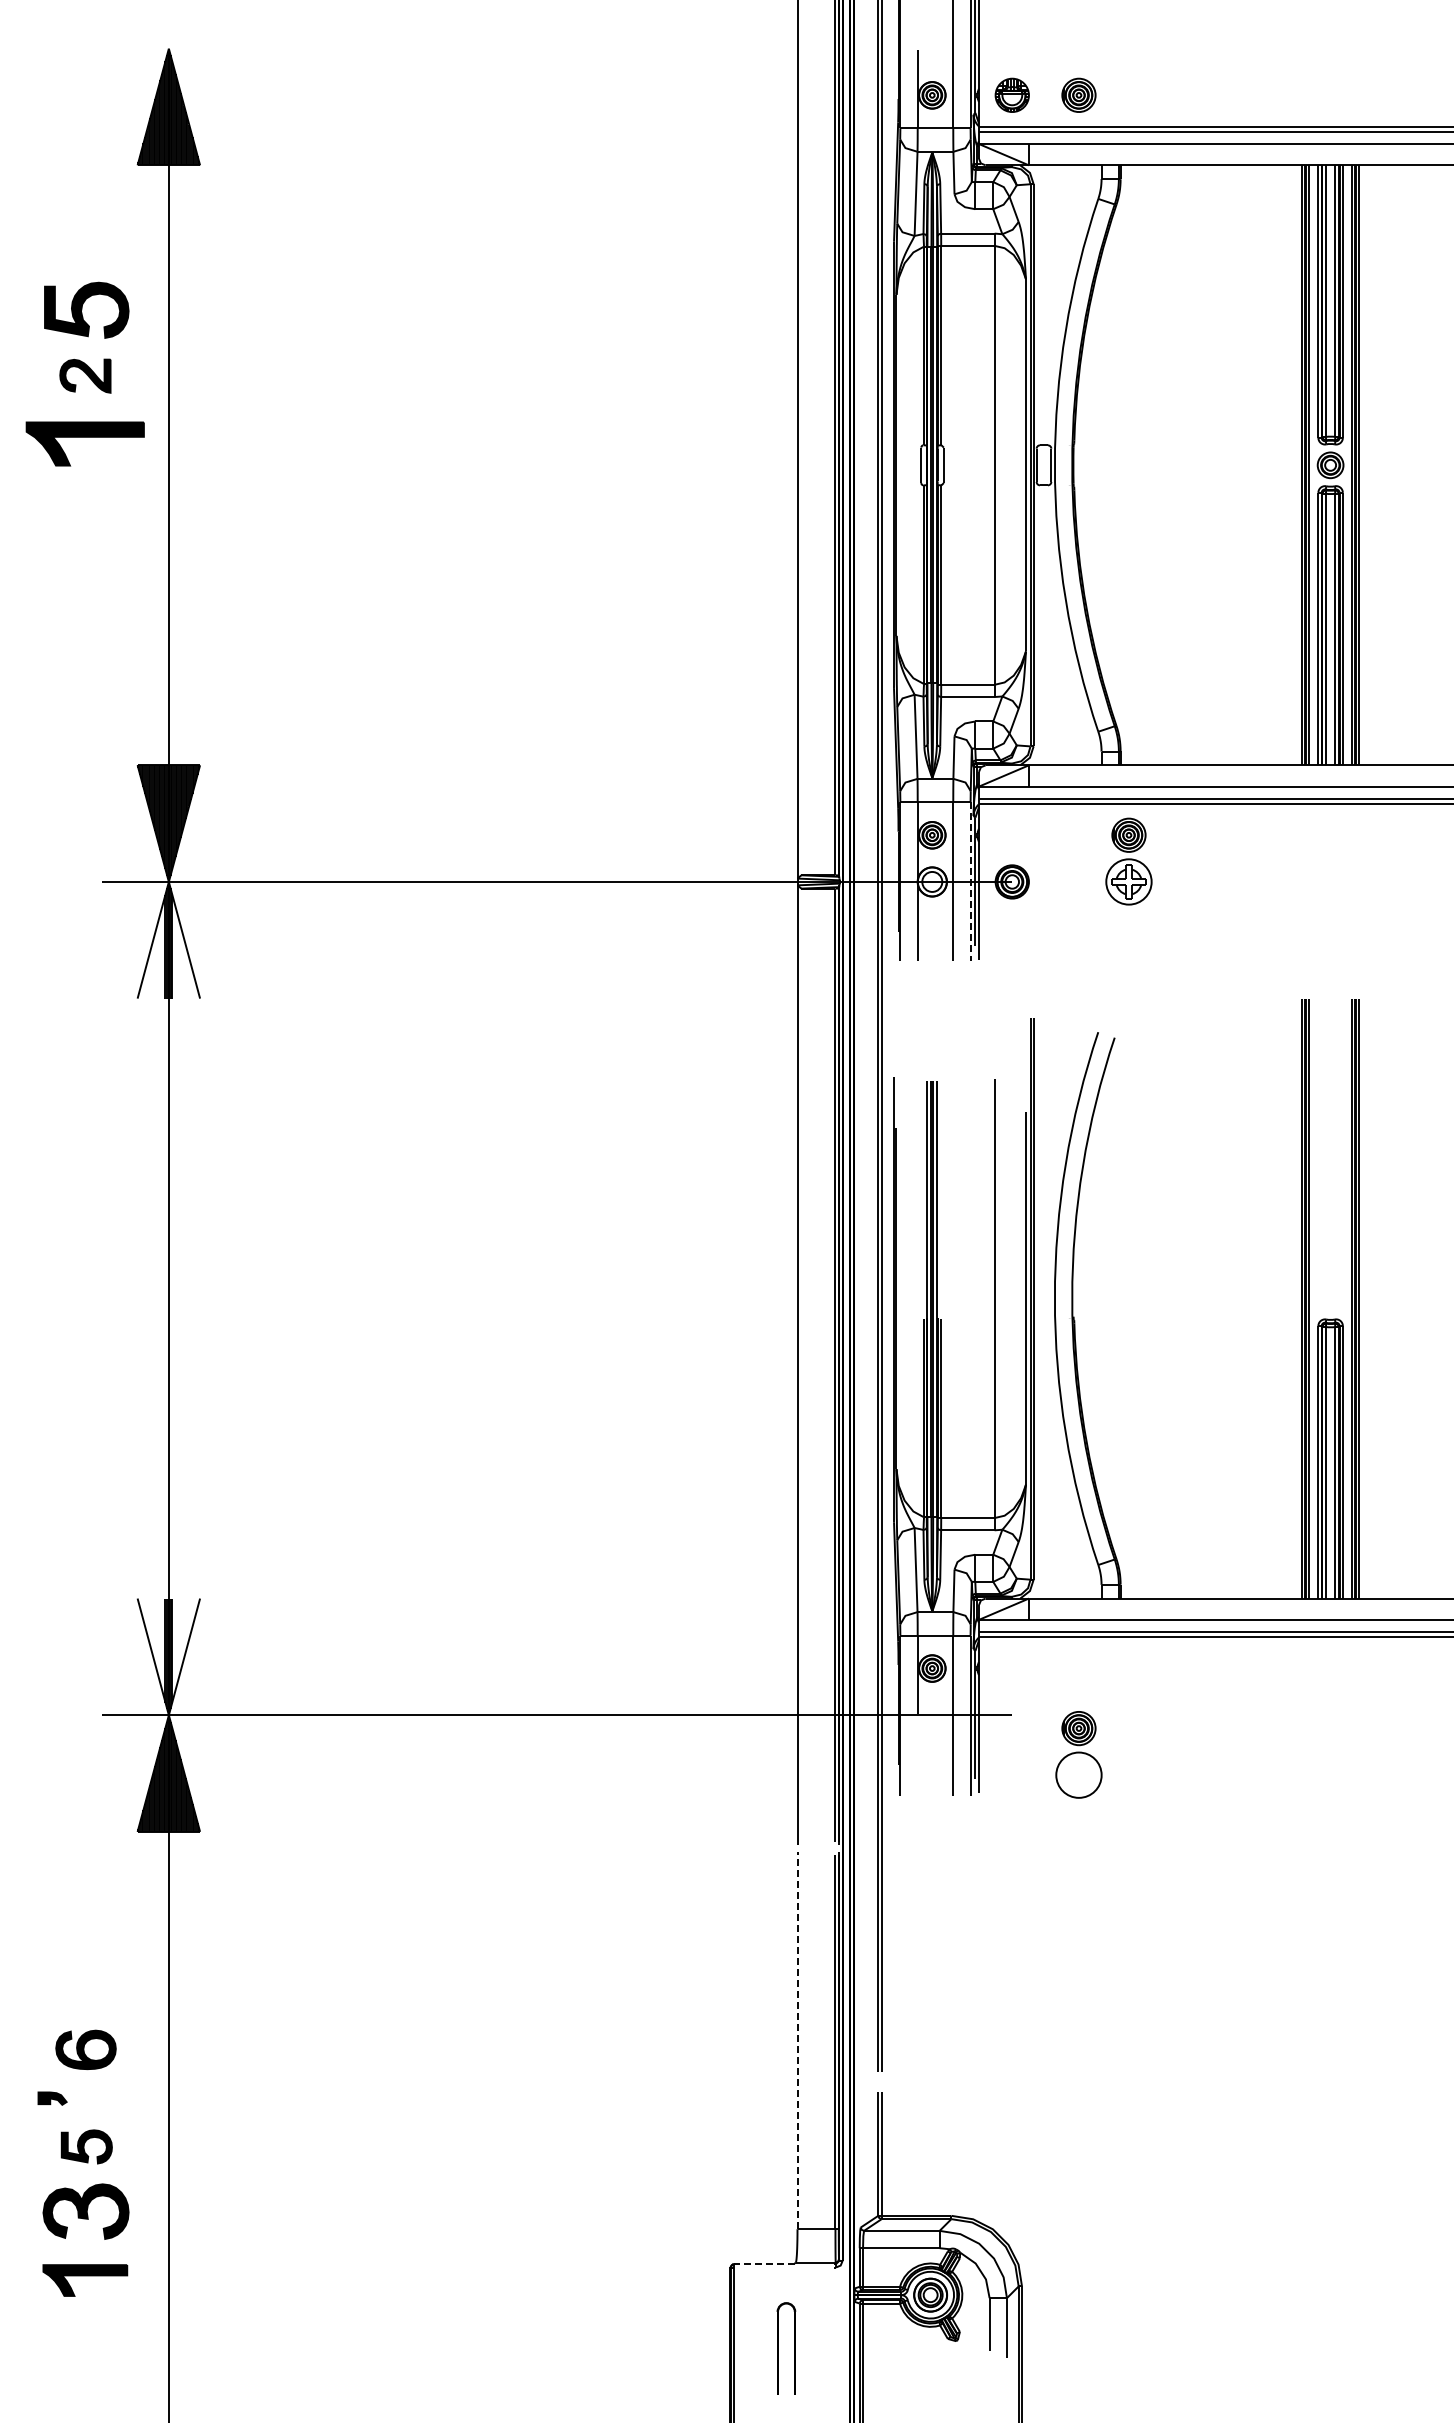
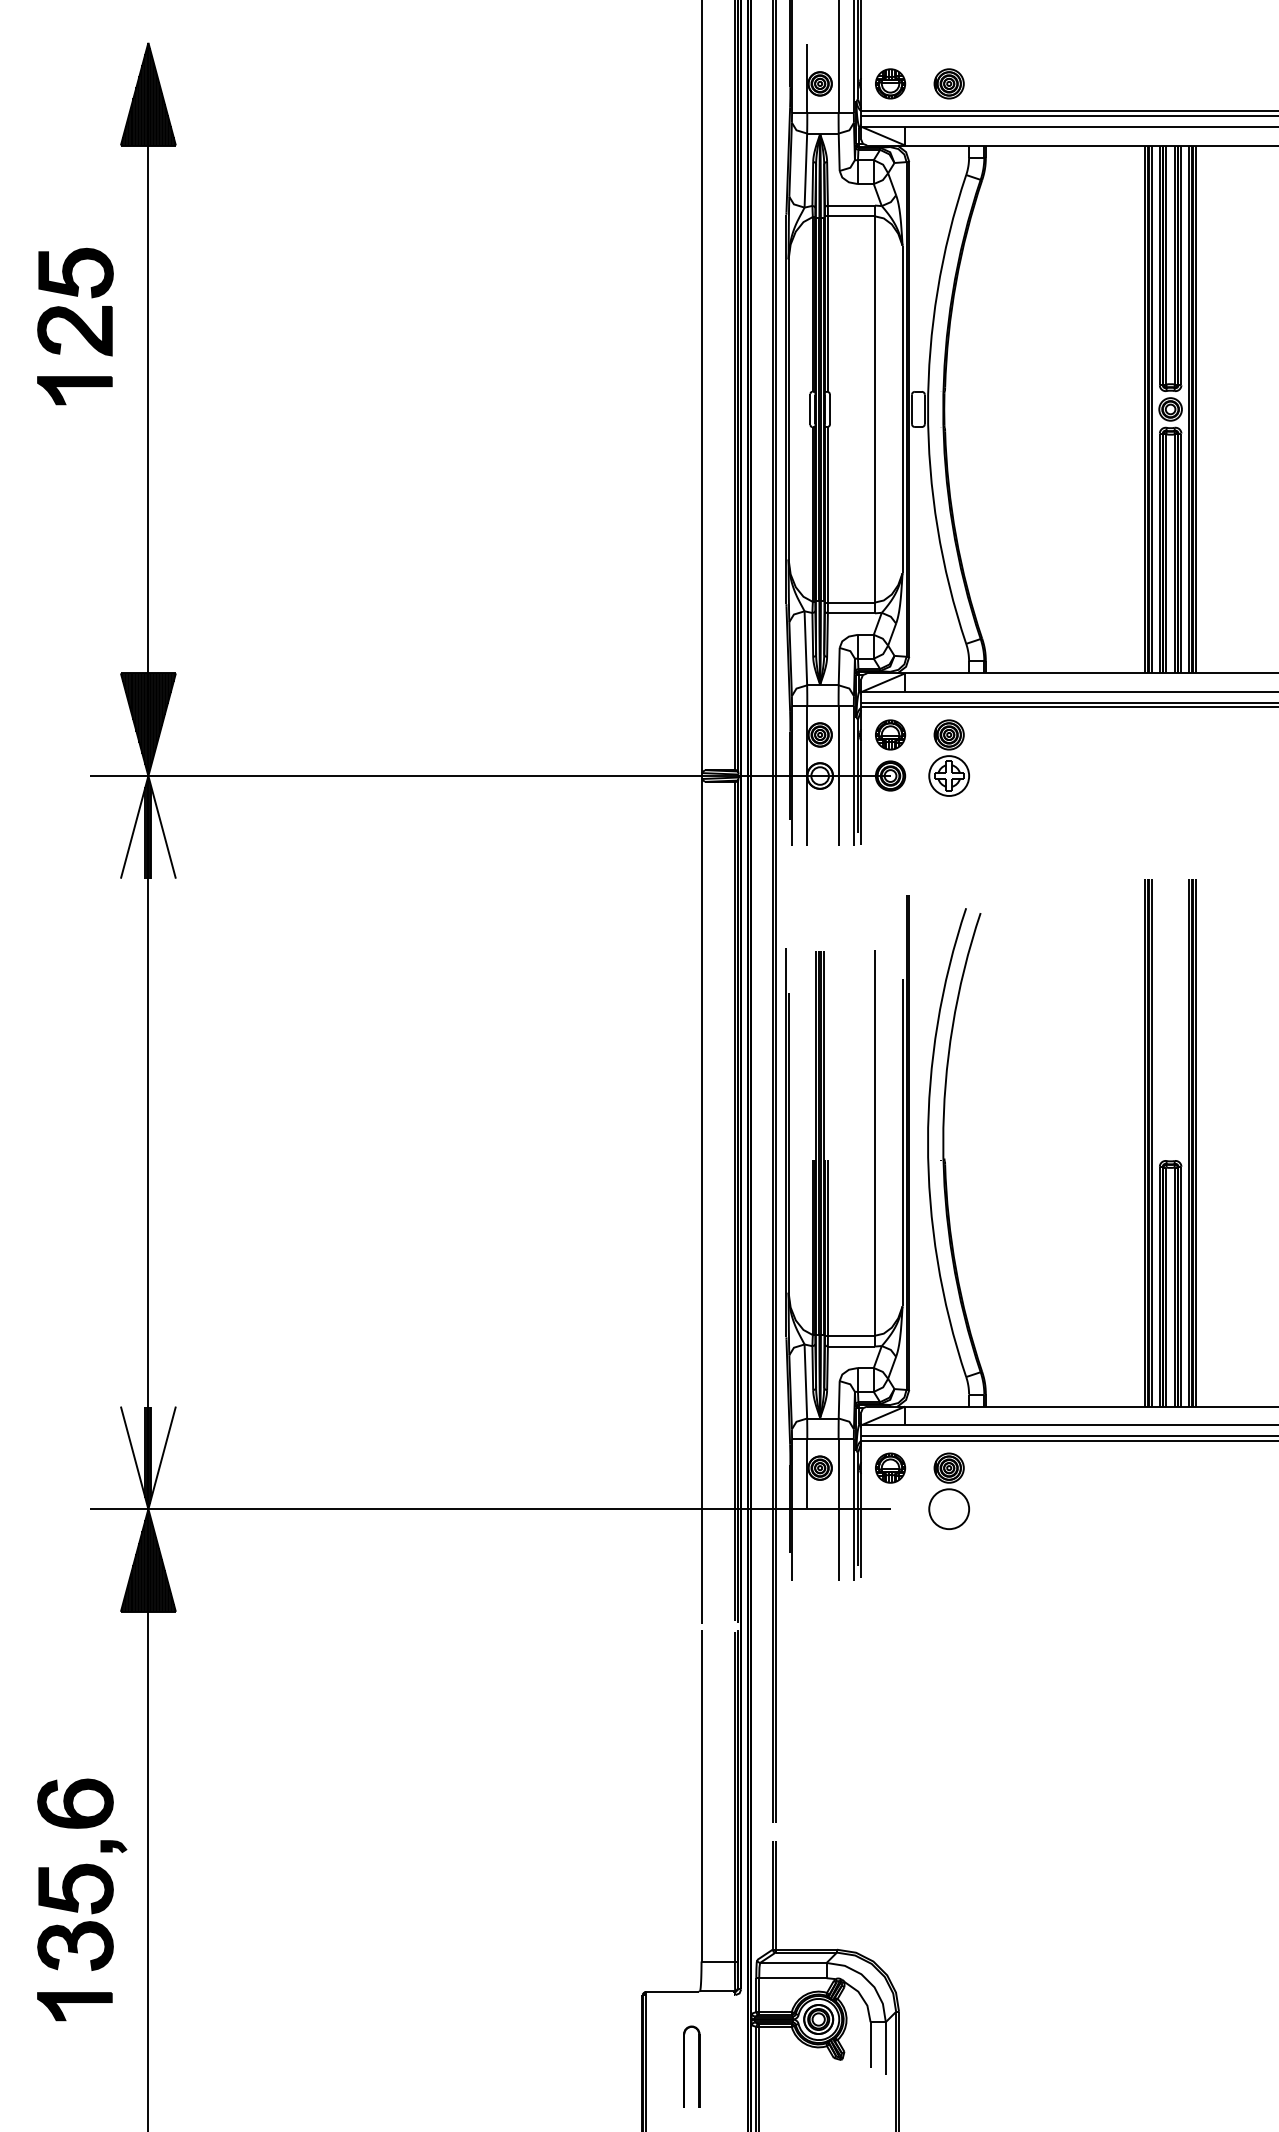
part: (85, 375) -> (75, 330), size x1.67
part: (85, 443) -> (75, 390), size x0.71
part: (1011, 834) -> (889, 734), added
part: (1128, 861) -> (948, 758), moved
line: (970, 881) -> (853, 775), dashed -> solid
part: (1011, 1668) -> (889, 1468), added
part: (1078, 1754) -> (948, 1490), moved
line: (797, 2040) -> (701, 1795), dashed -> solid
part: (85, 2049) -> (75, 1803), size x1.43
part: (52, 2098) -> (113, 1846), moved
part: (86, 2146) -> (75, 1888), size x1.67
line: (764, 2263) -> (672, 1991), dashed -> solid

